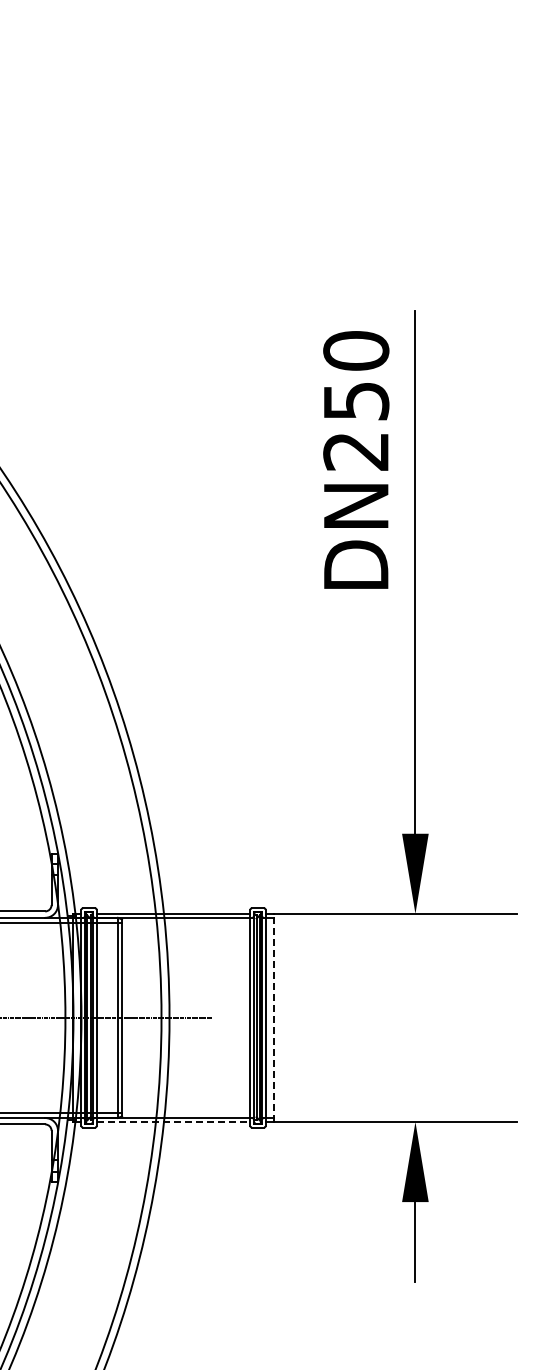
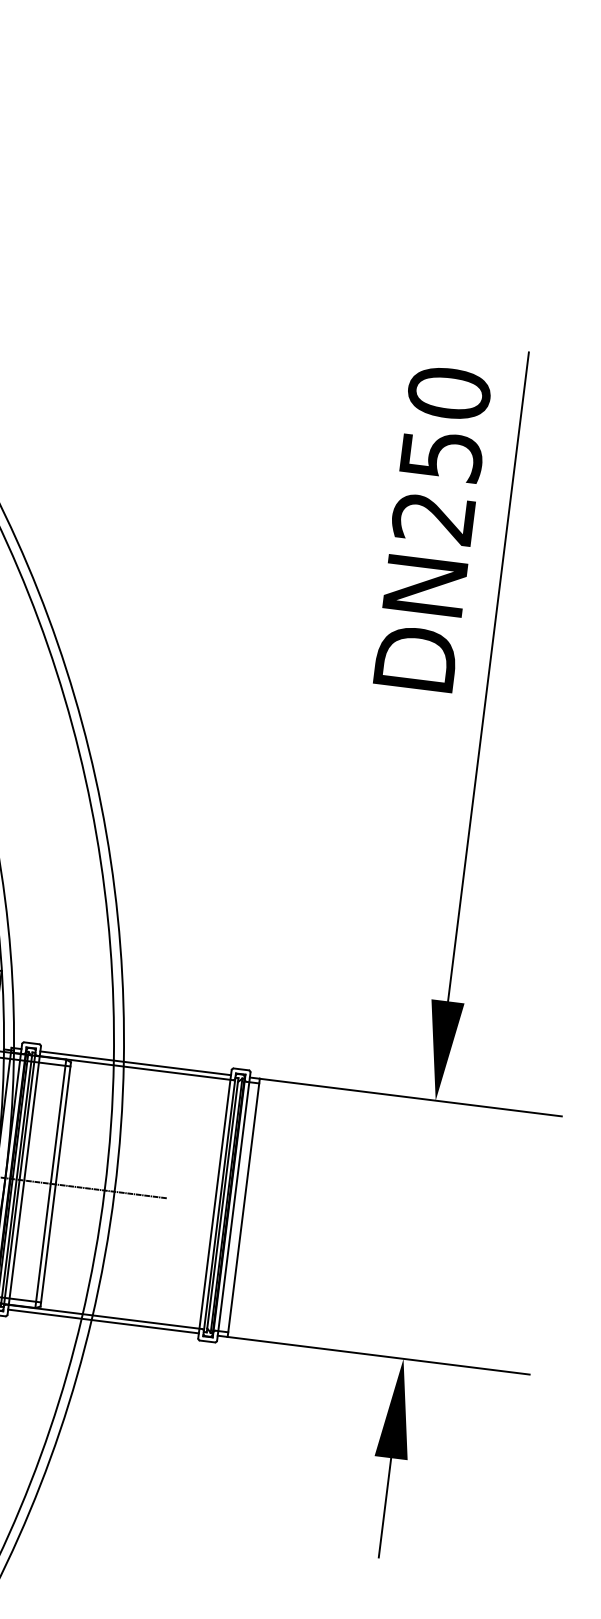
line: (273, 1017) -> (243, 1207), dashed -> solid
line: (173, 1122) -> (103, 1322), dashed -> solid

